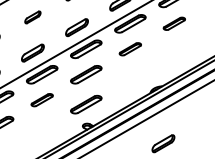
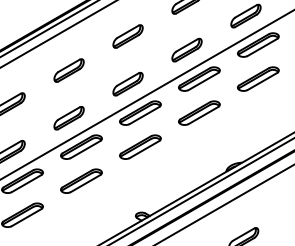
part: (32, 17) -> (68, 70), size x1.43
part: (173, 23) -> (257, 78), size x1.43
part: (130, 48) -> (199, 112), size x1.43
part: (42, 99) -> (81, 180), size x1.43
part: (86, 104) -> (140, 186), removed

